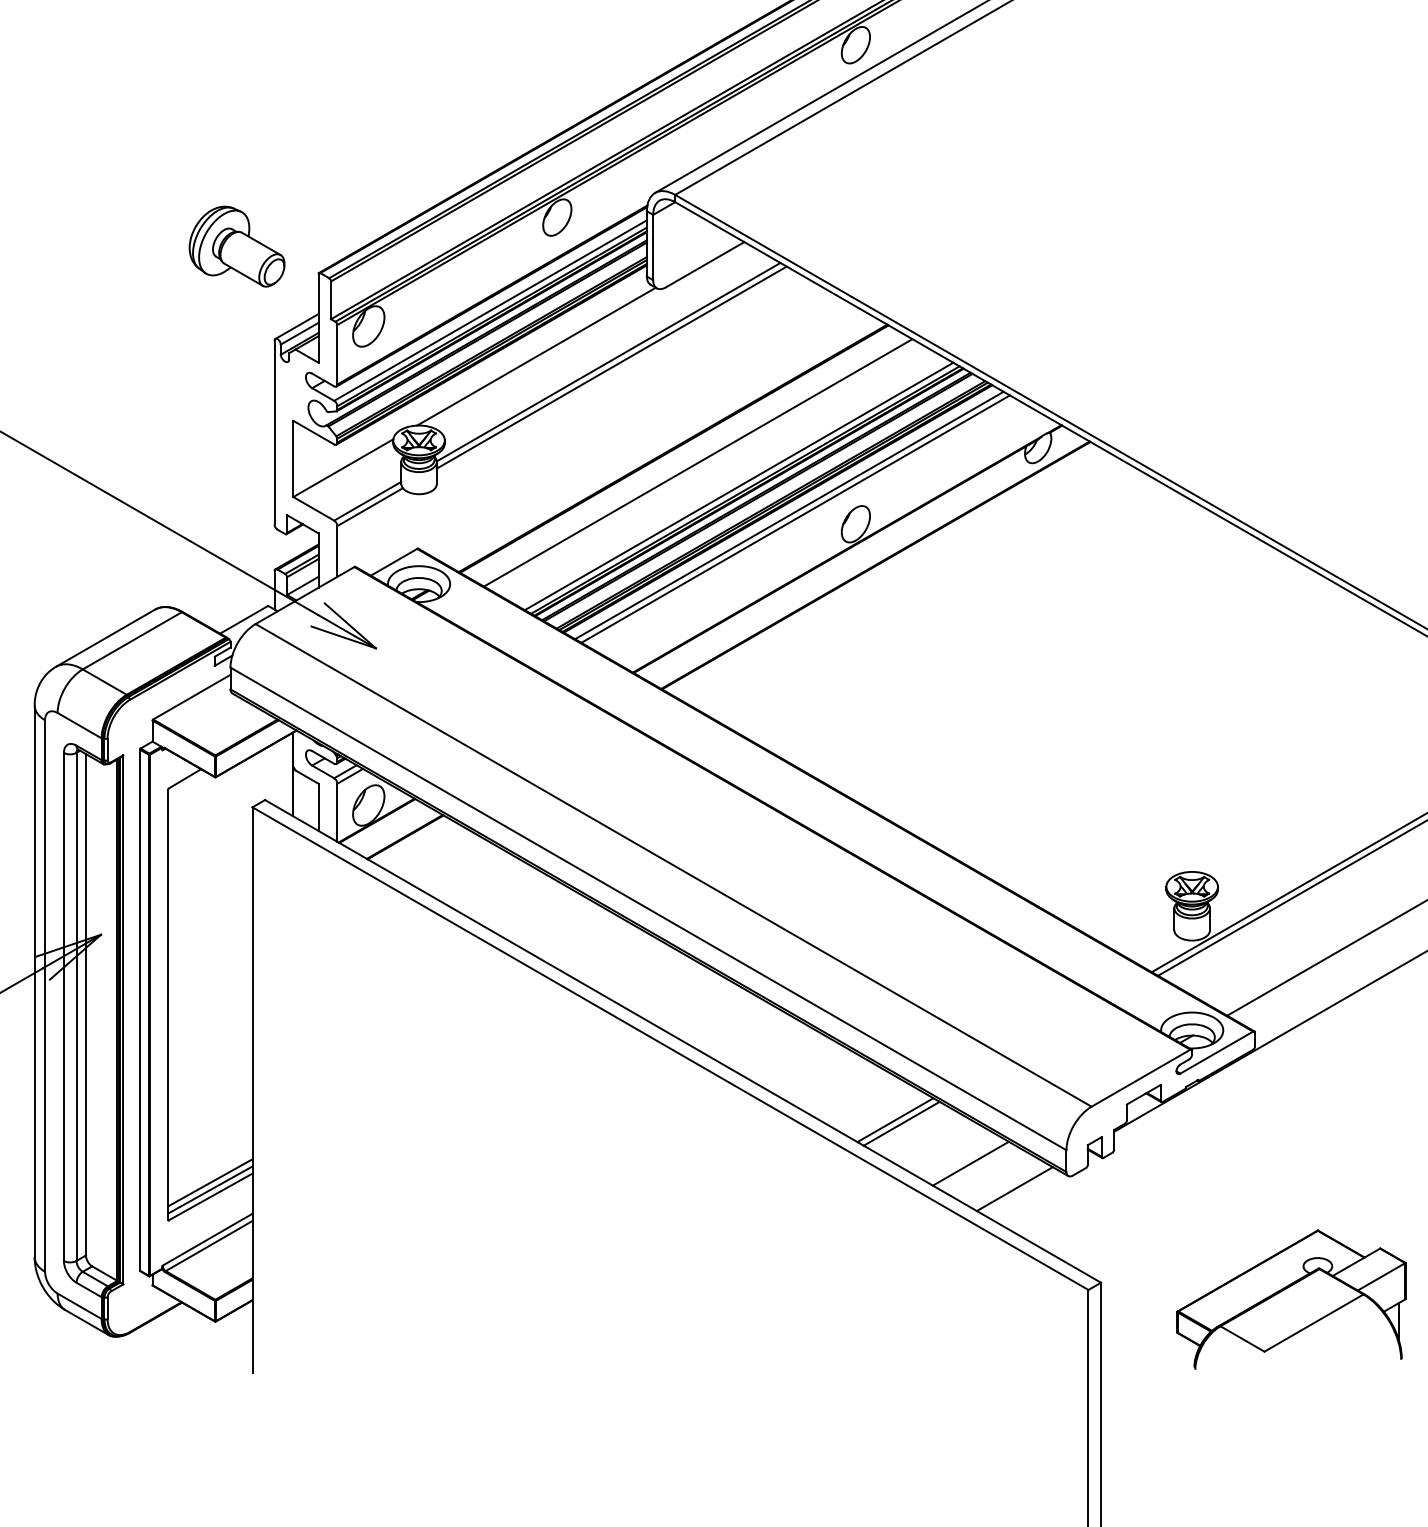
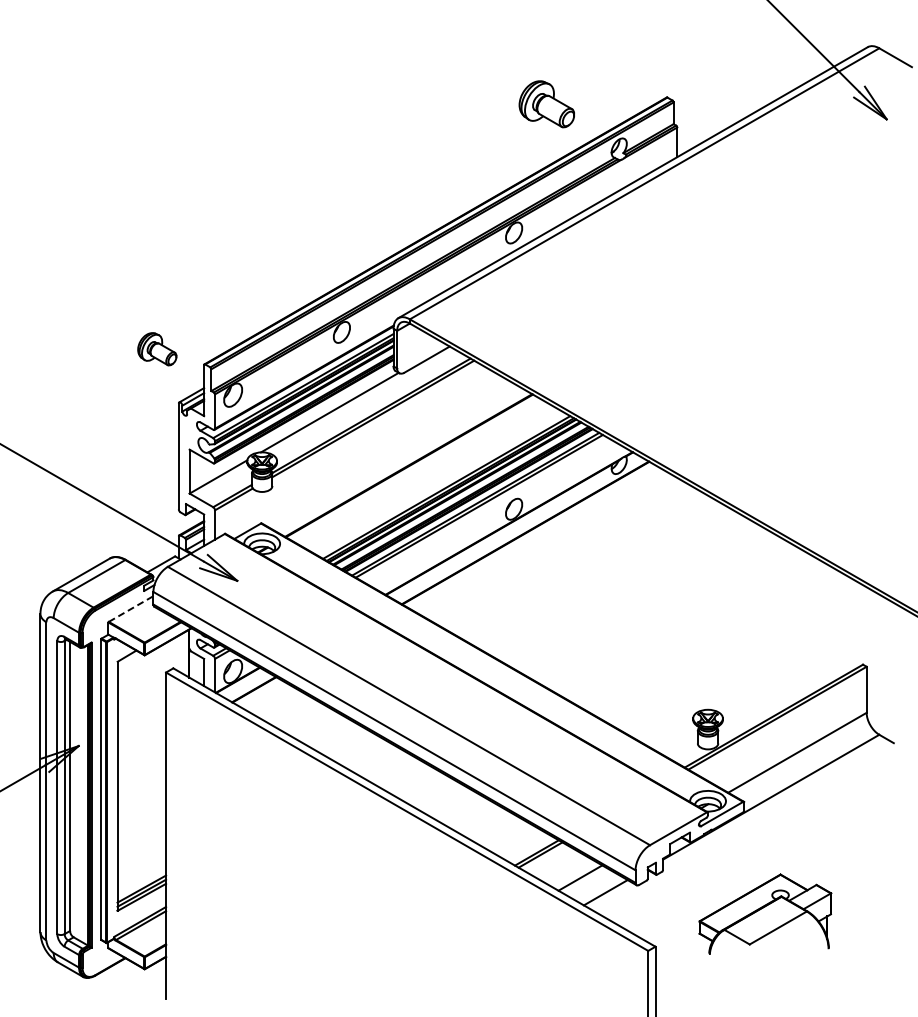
part: (237, 247) -> (157, 349), size x0.7
line: (697, 462) -> (422, 473), removed
line: (192, 698) -> (131, 609), solid -> dashed
part: (1291, 1297) -> (765, 913), moved

